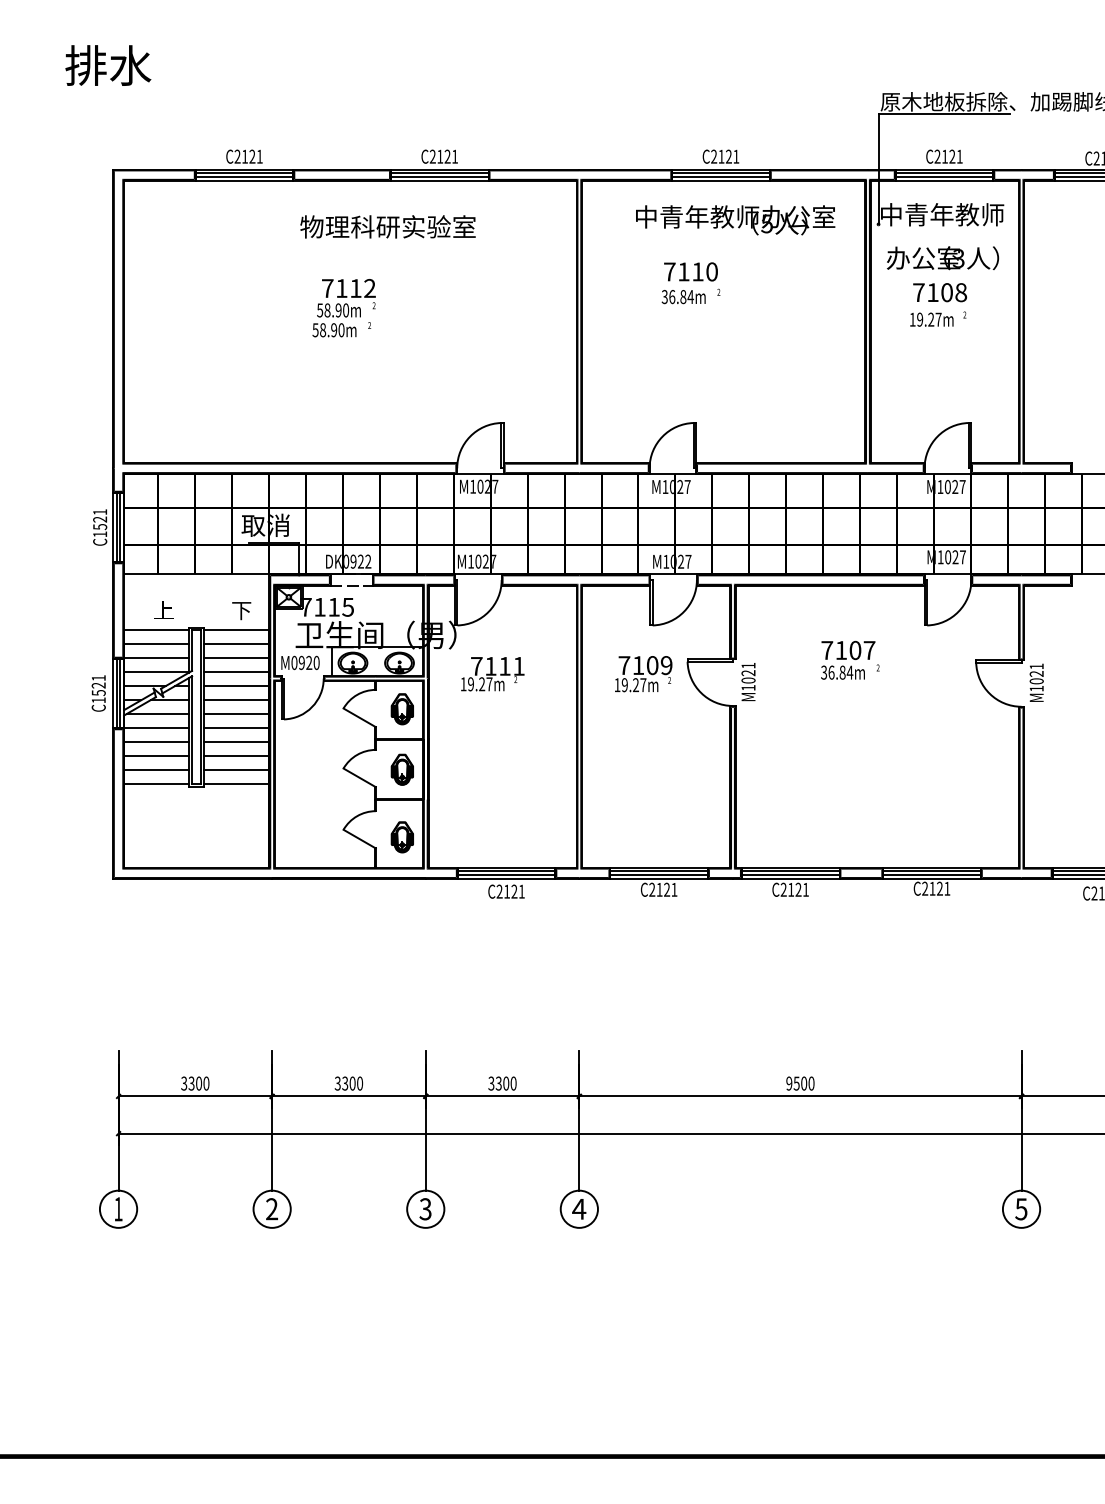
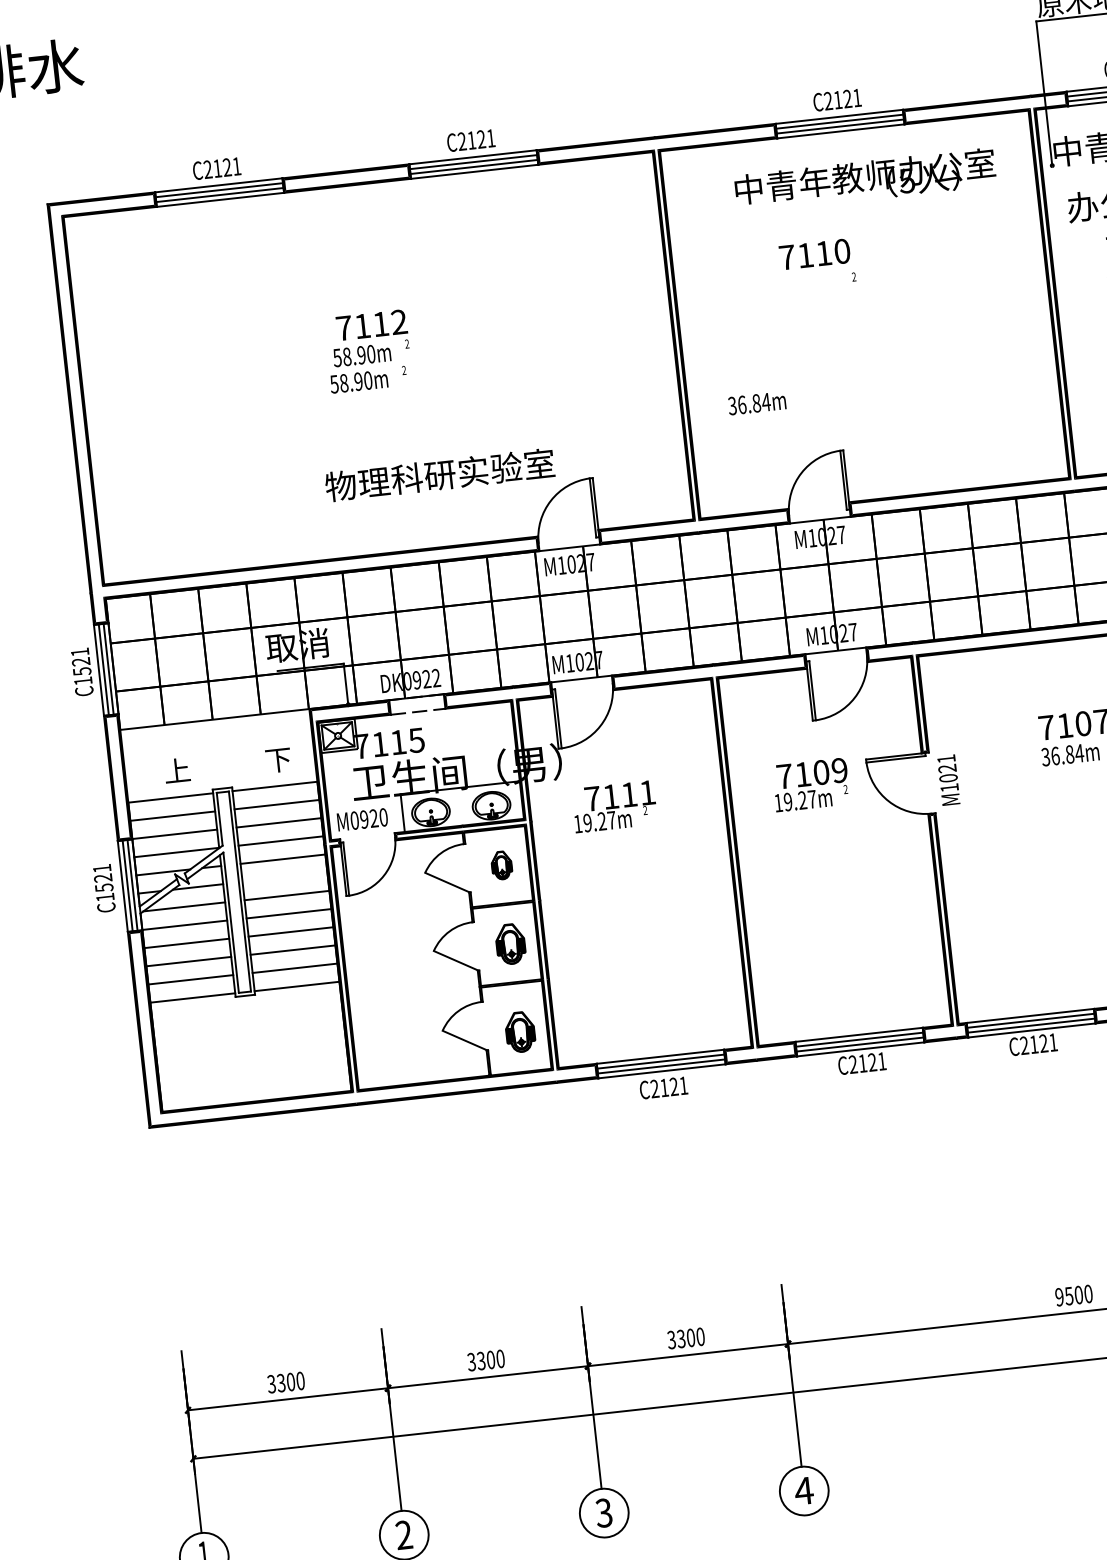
text: (387, 226) -> (439, 474), moved
text: (683, 297) -> (756, 403), moved
line: (236, 700) -> (284, 877), removed
part: (401, 709) -> (500, 865), size x0.7

